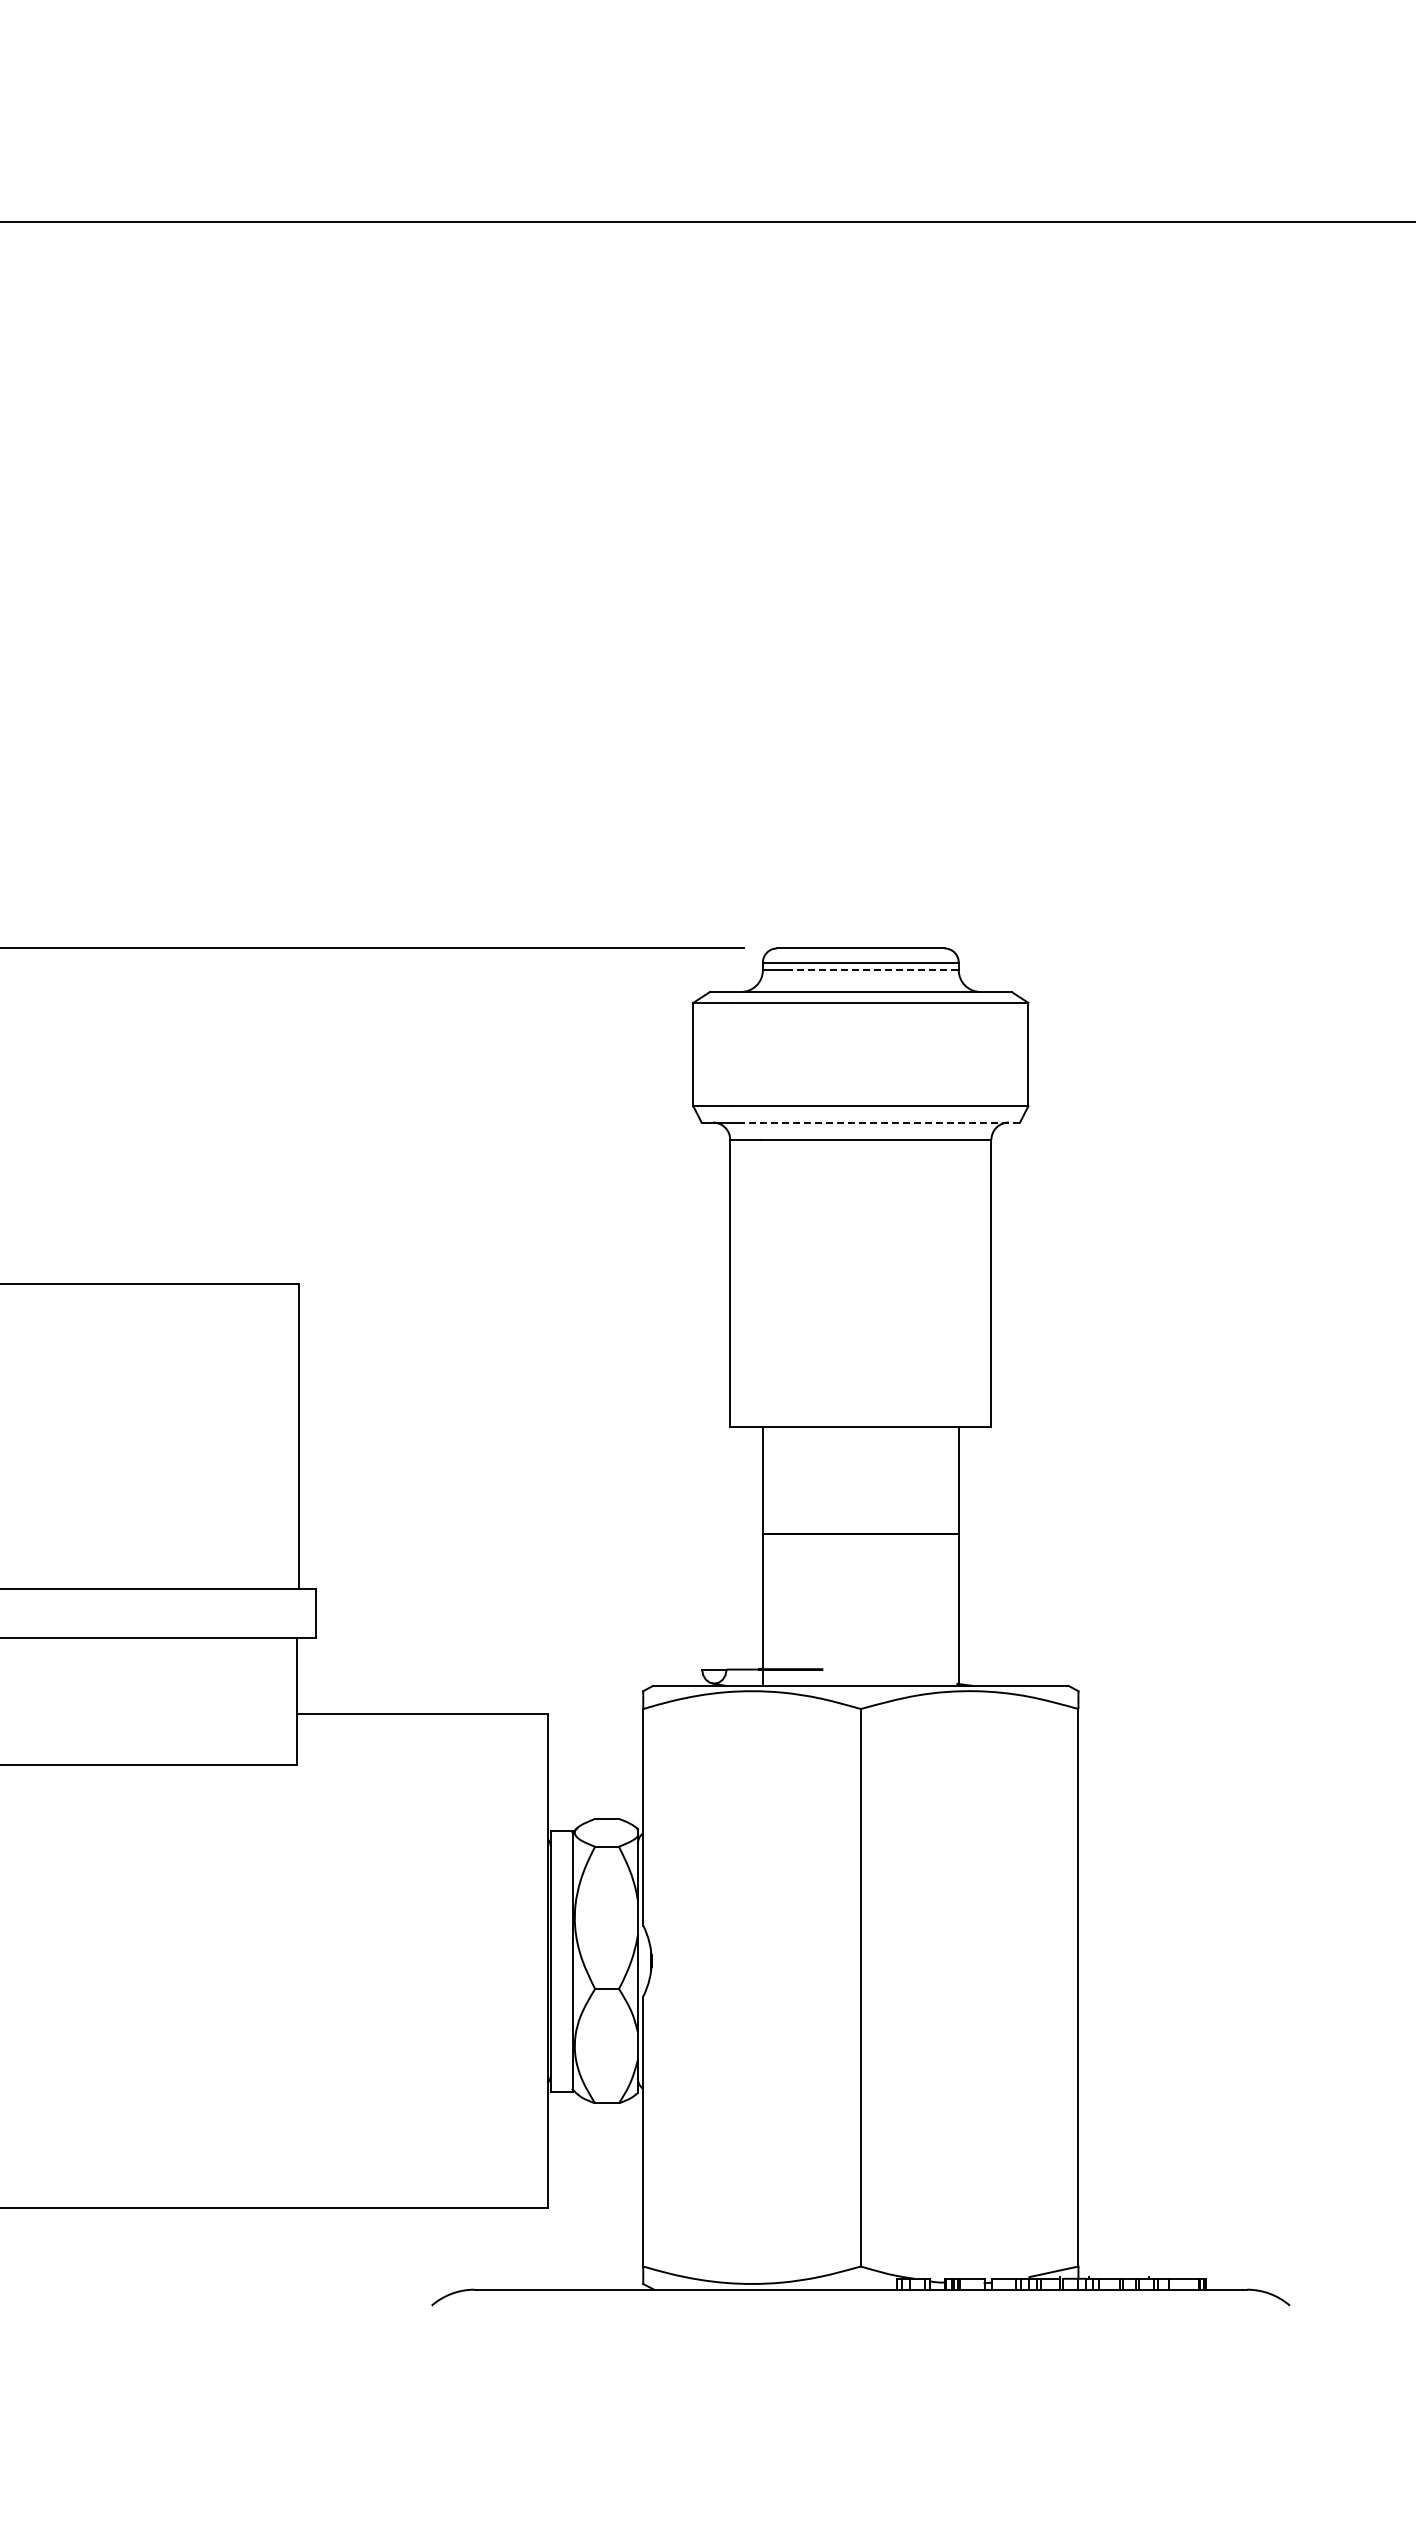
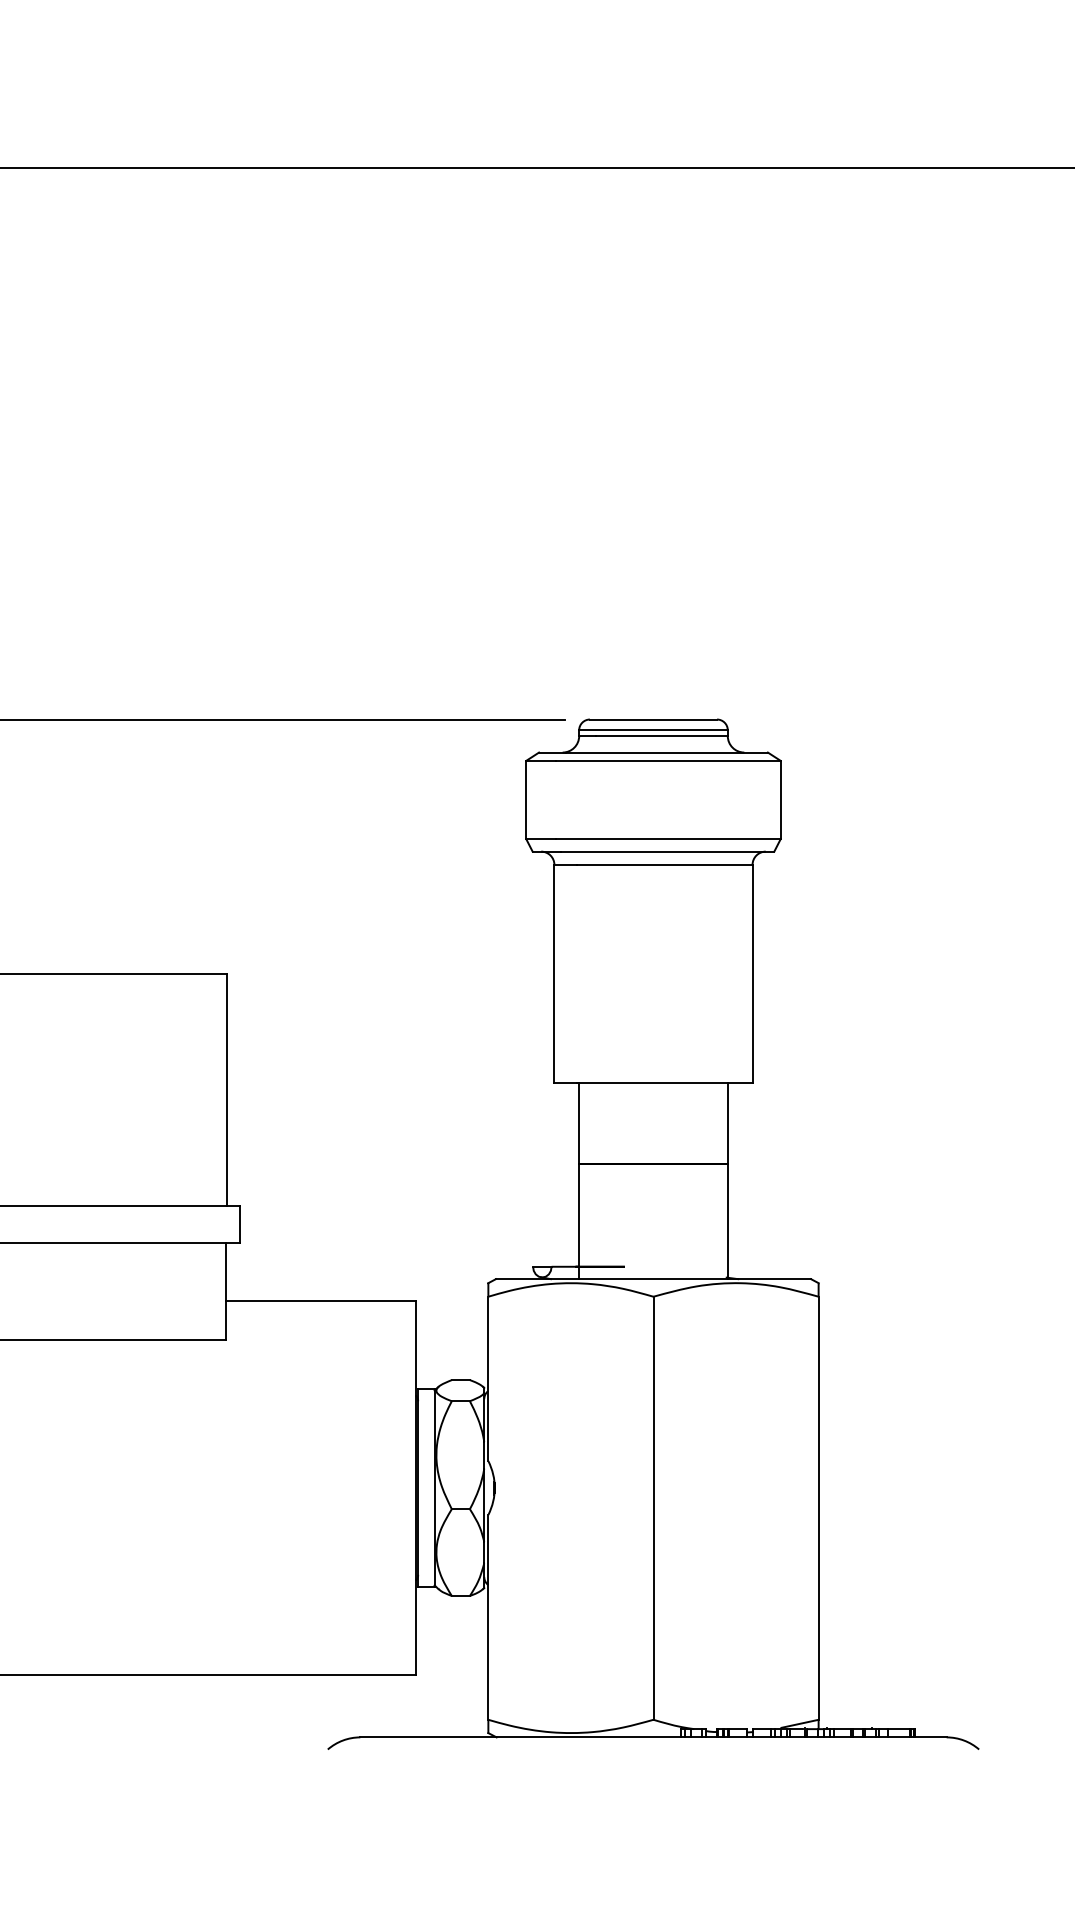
line: (872, 970) -> (662, 736), dashed -> solid
line: (879, 1122) -> (667, 851), dashed -> solid

